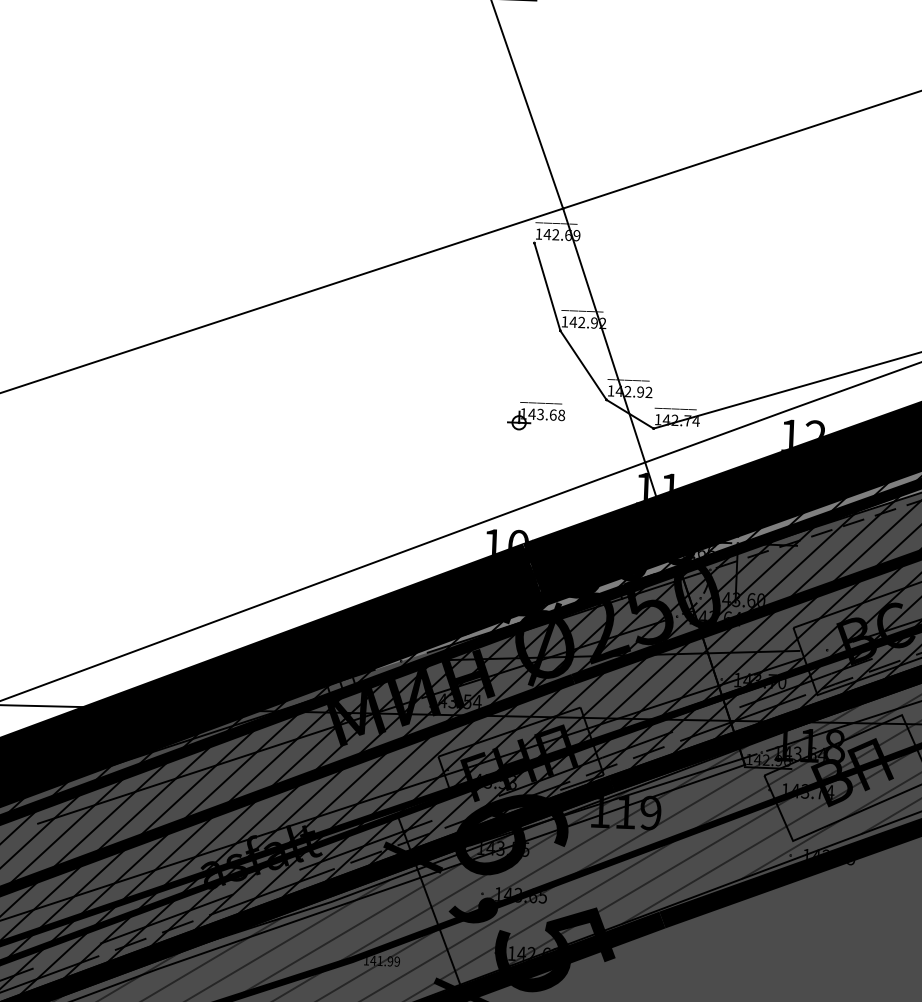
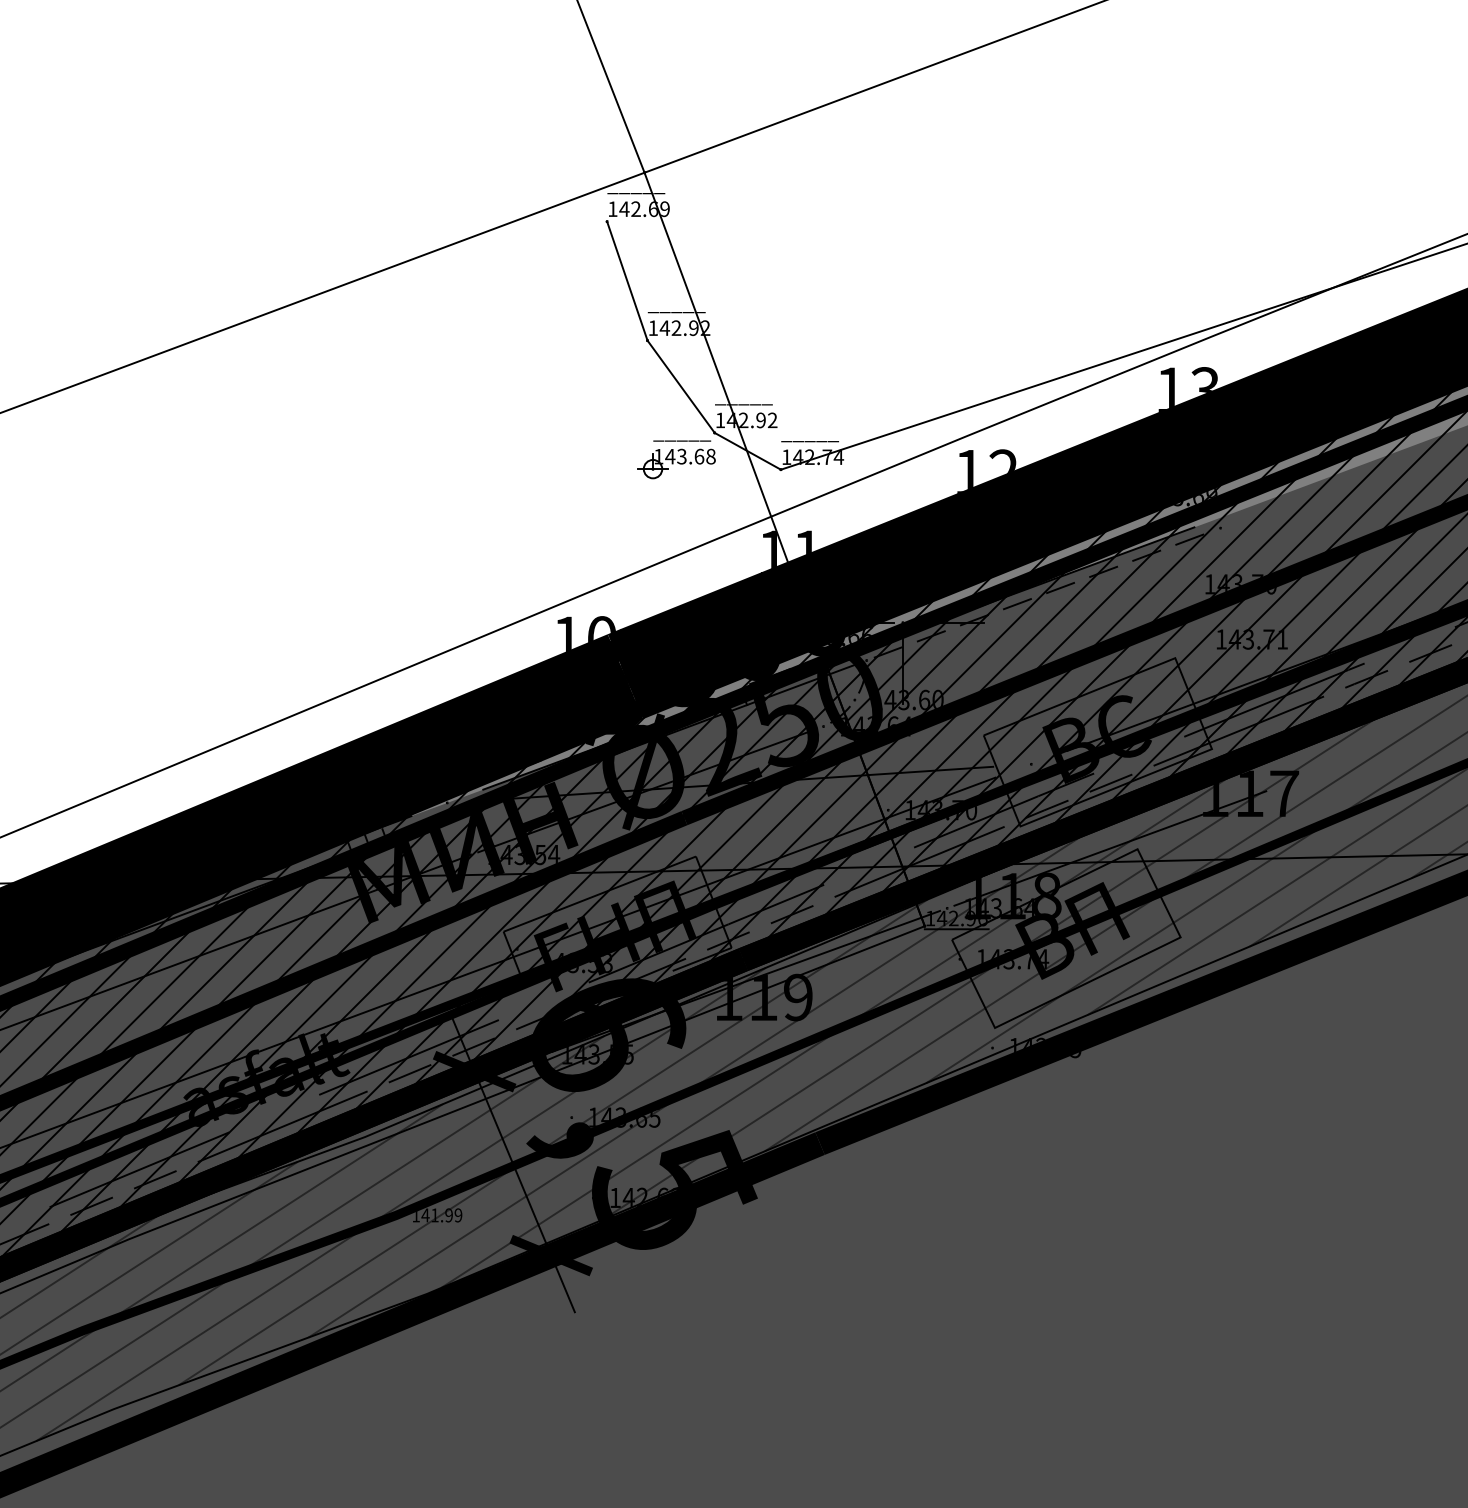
part: (536, 416) -> (676, 459), moved

